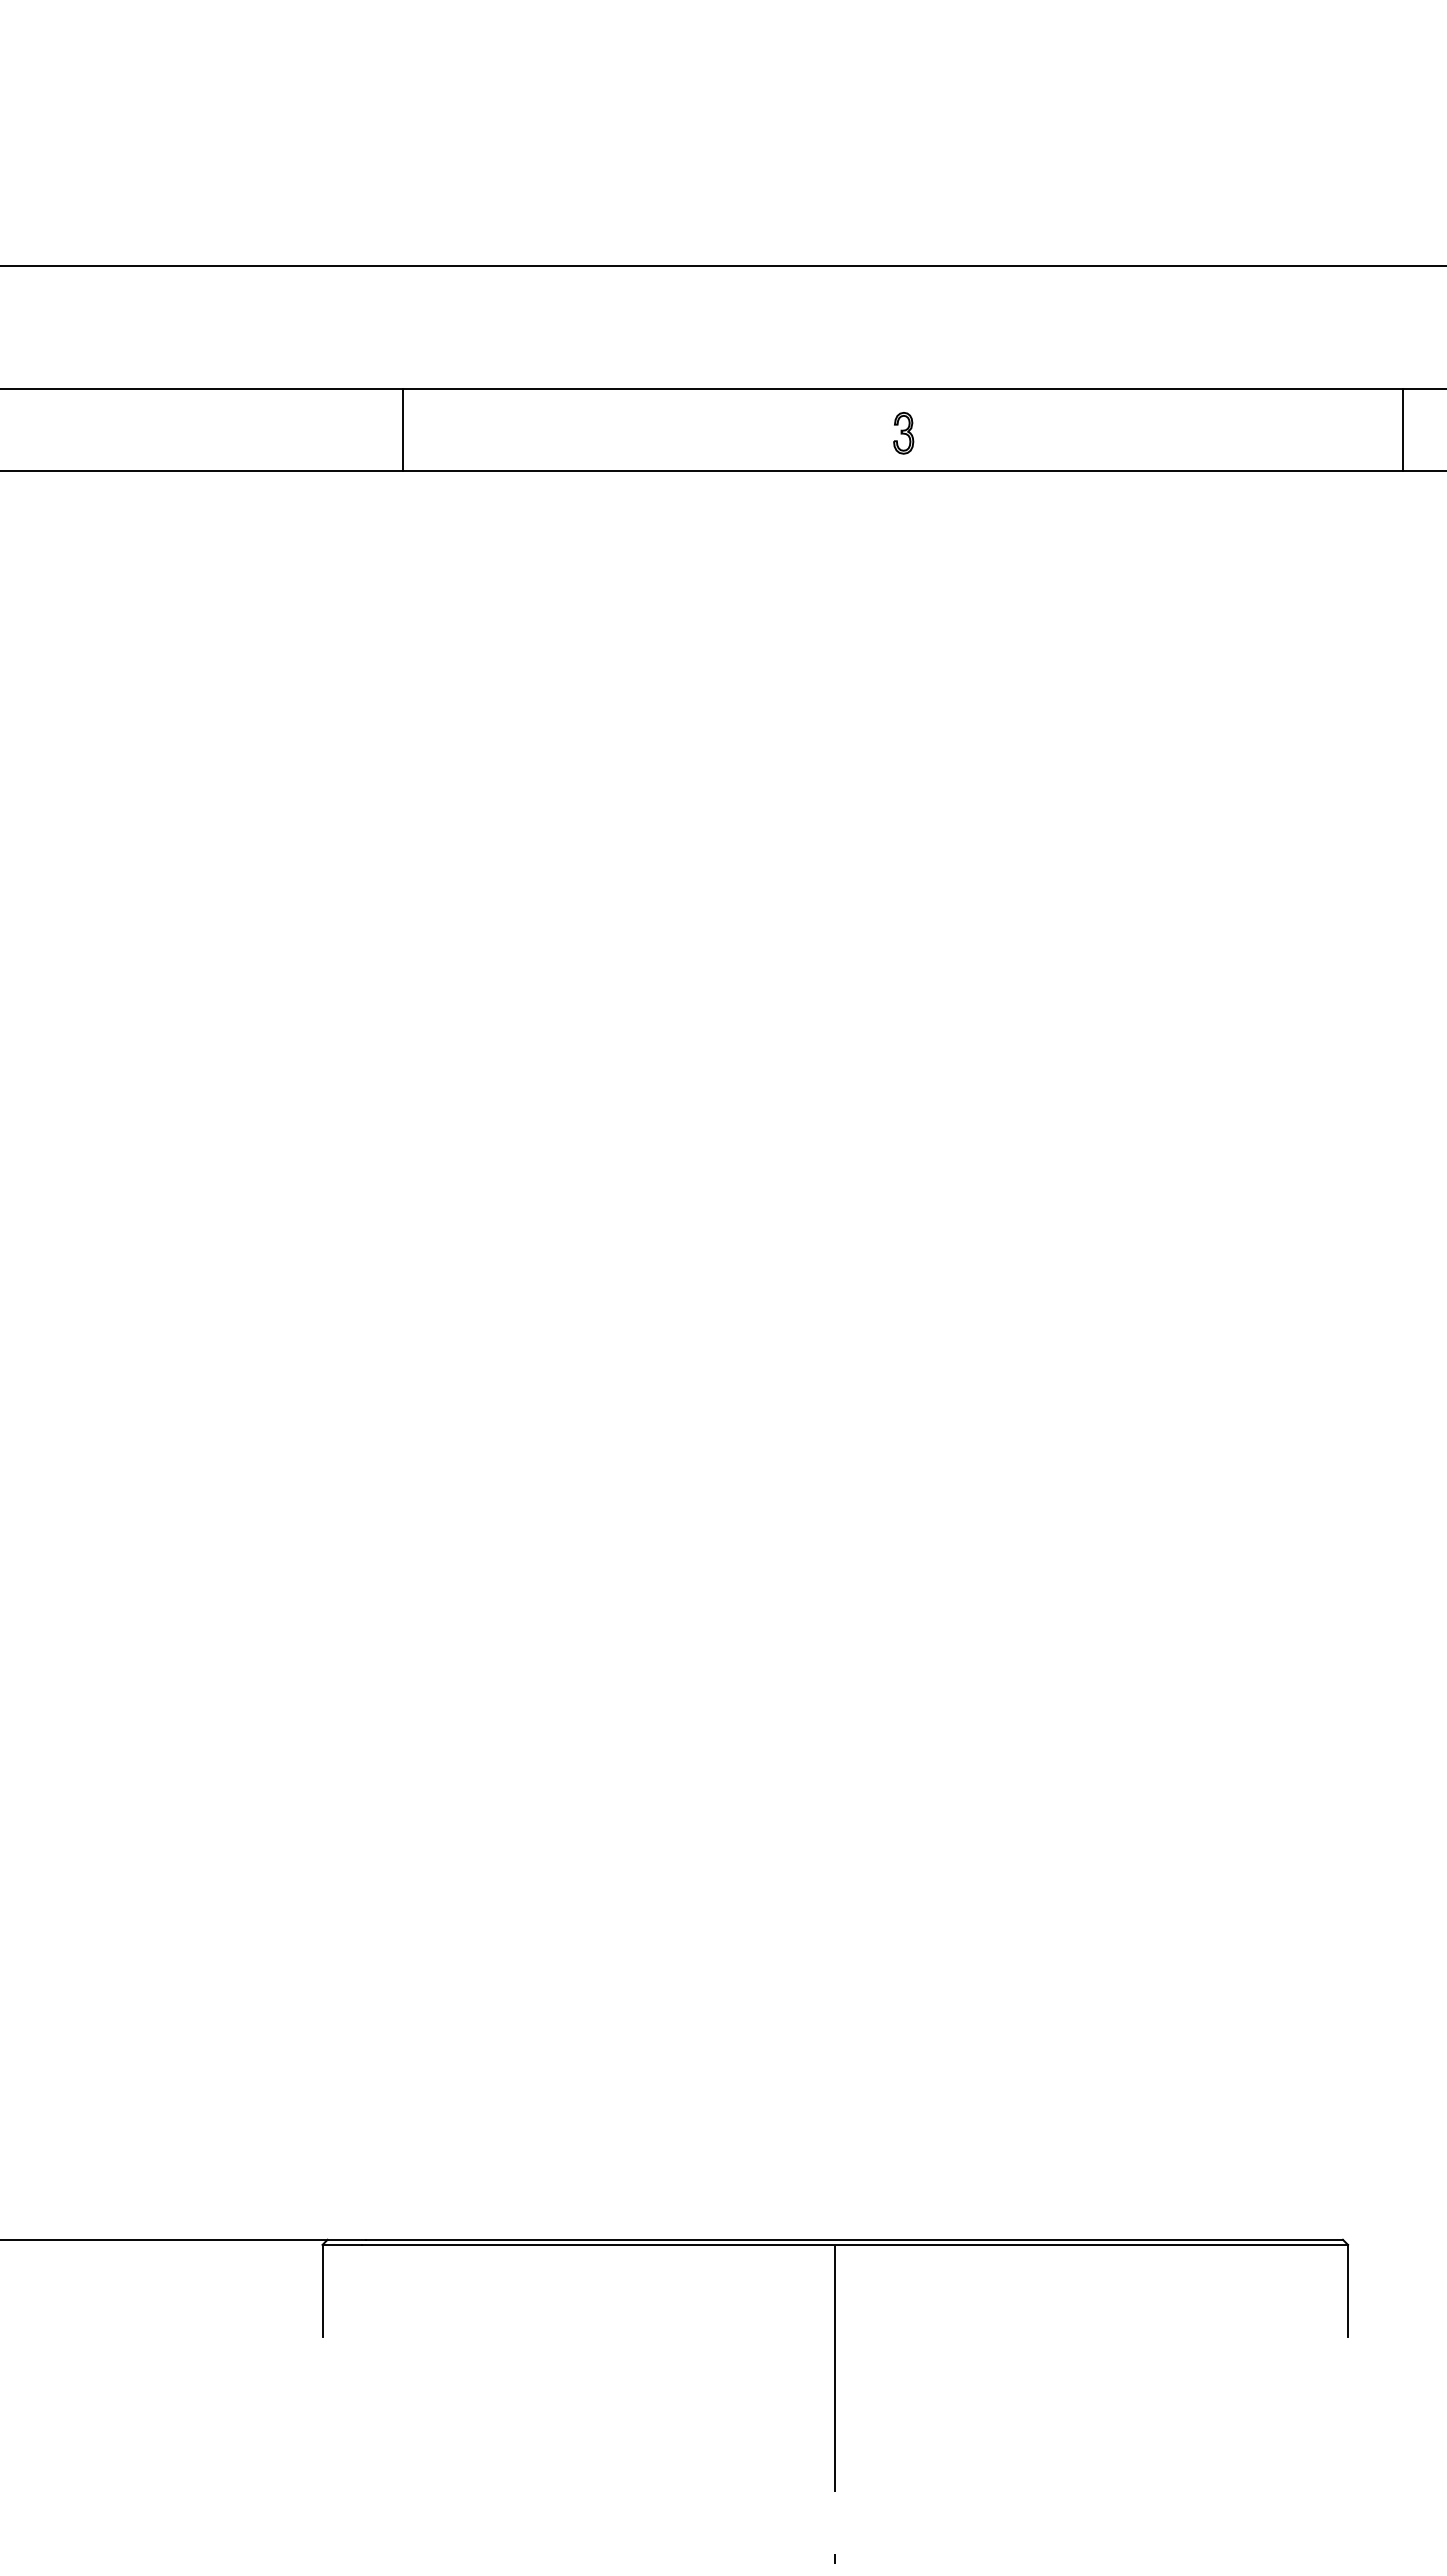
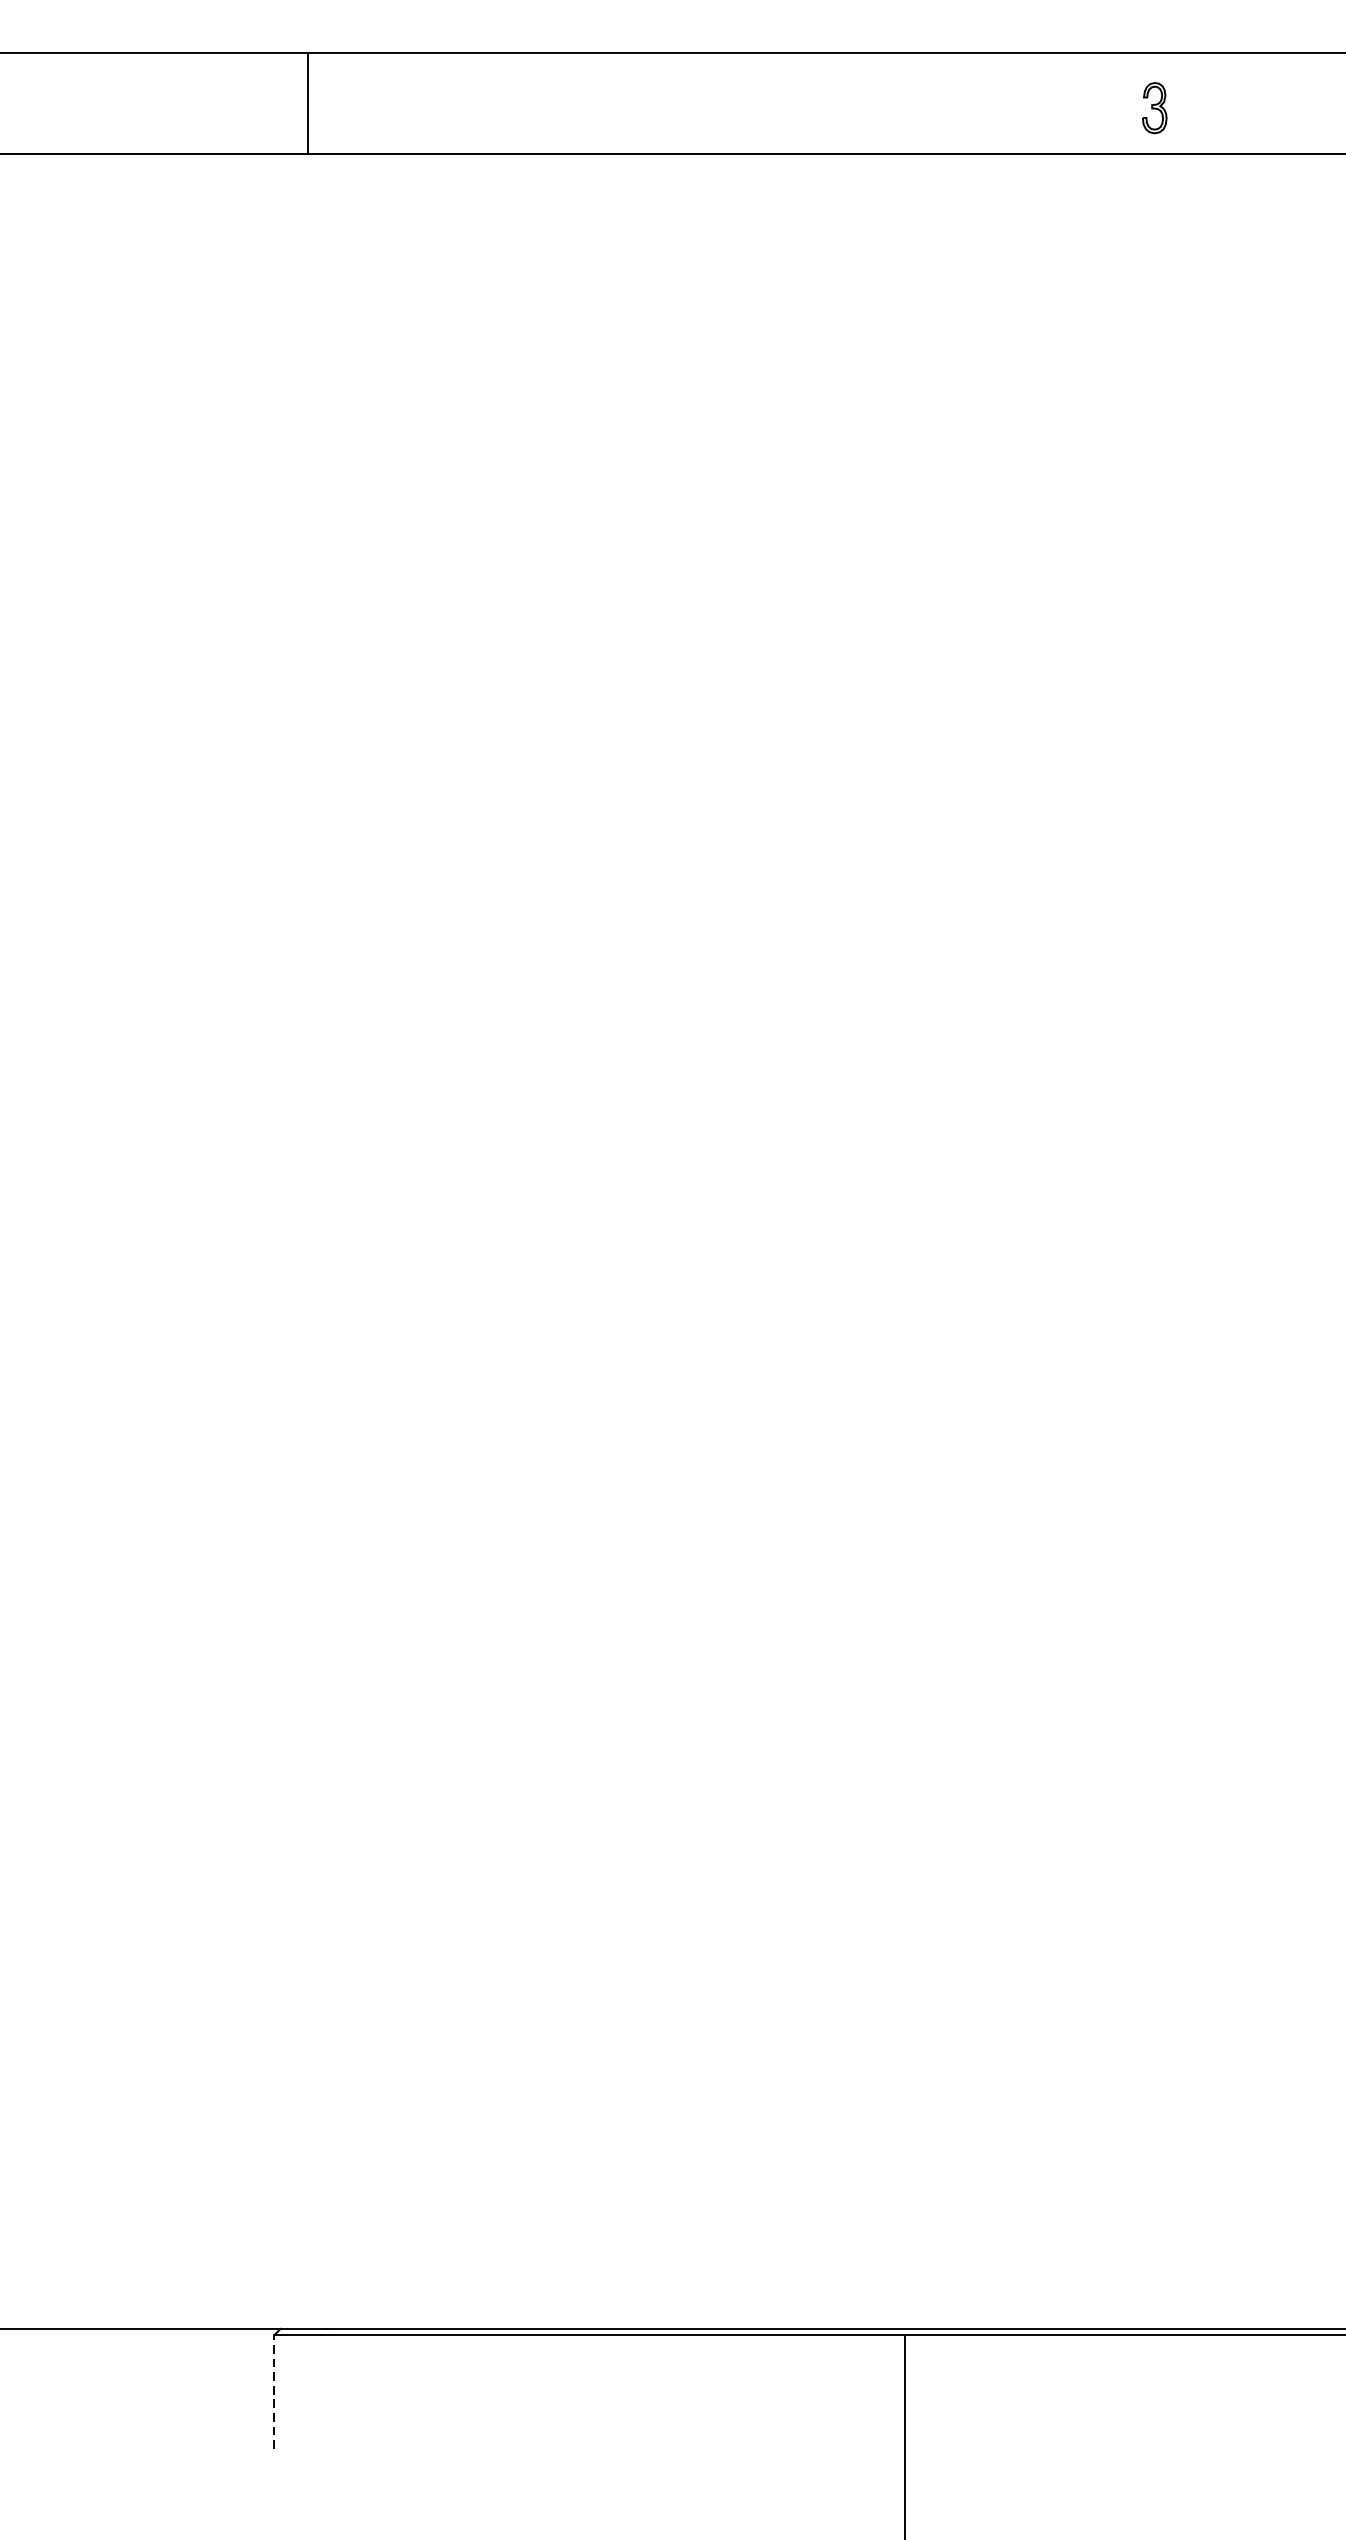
line: (403, 429) -> (308, 103), moved
part: (903, 433) -> (1154, 108), moved
line: (322, 2290) -> (274, 2391), solid -> dashed

